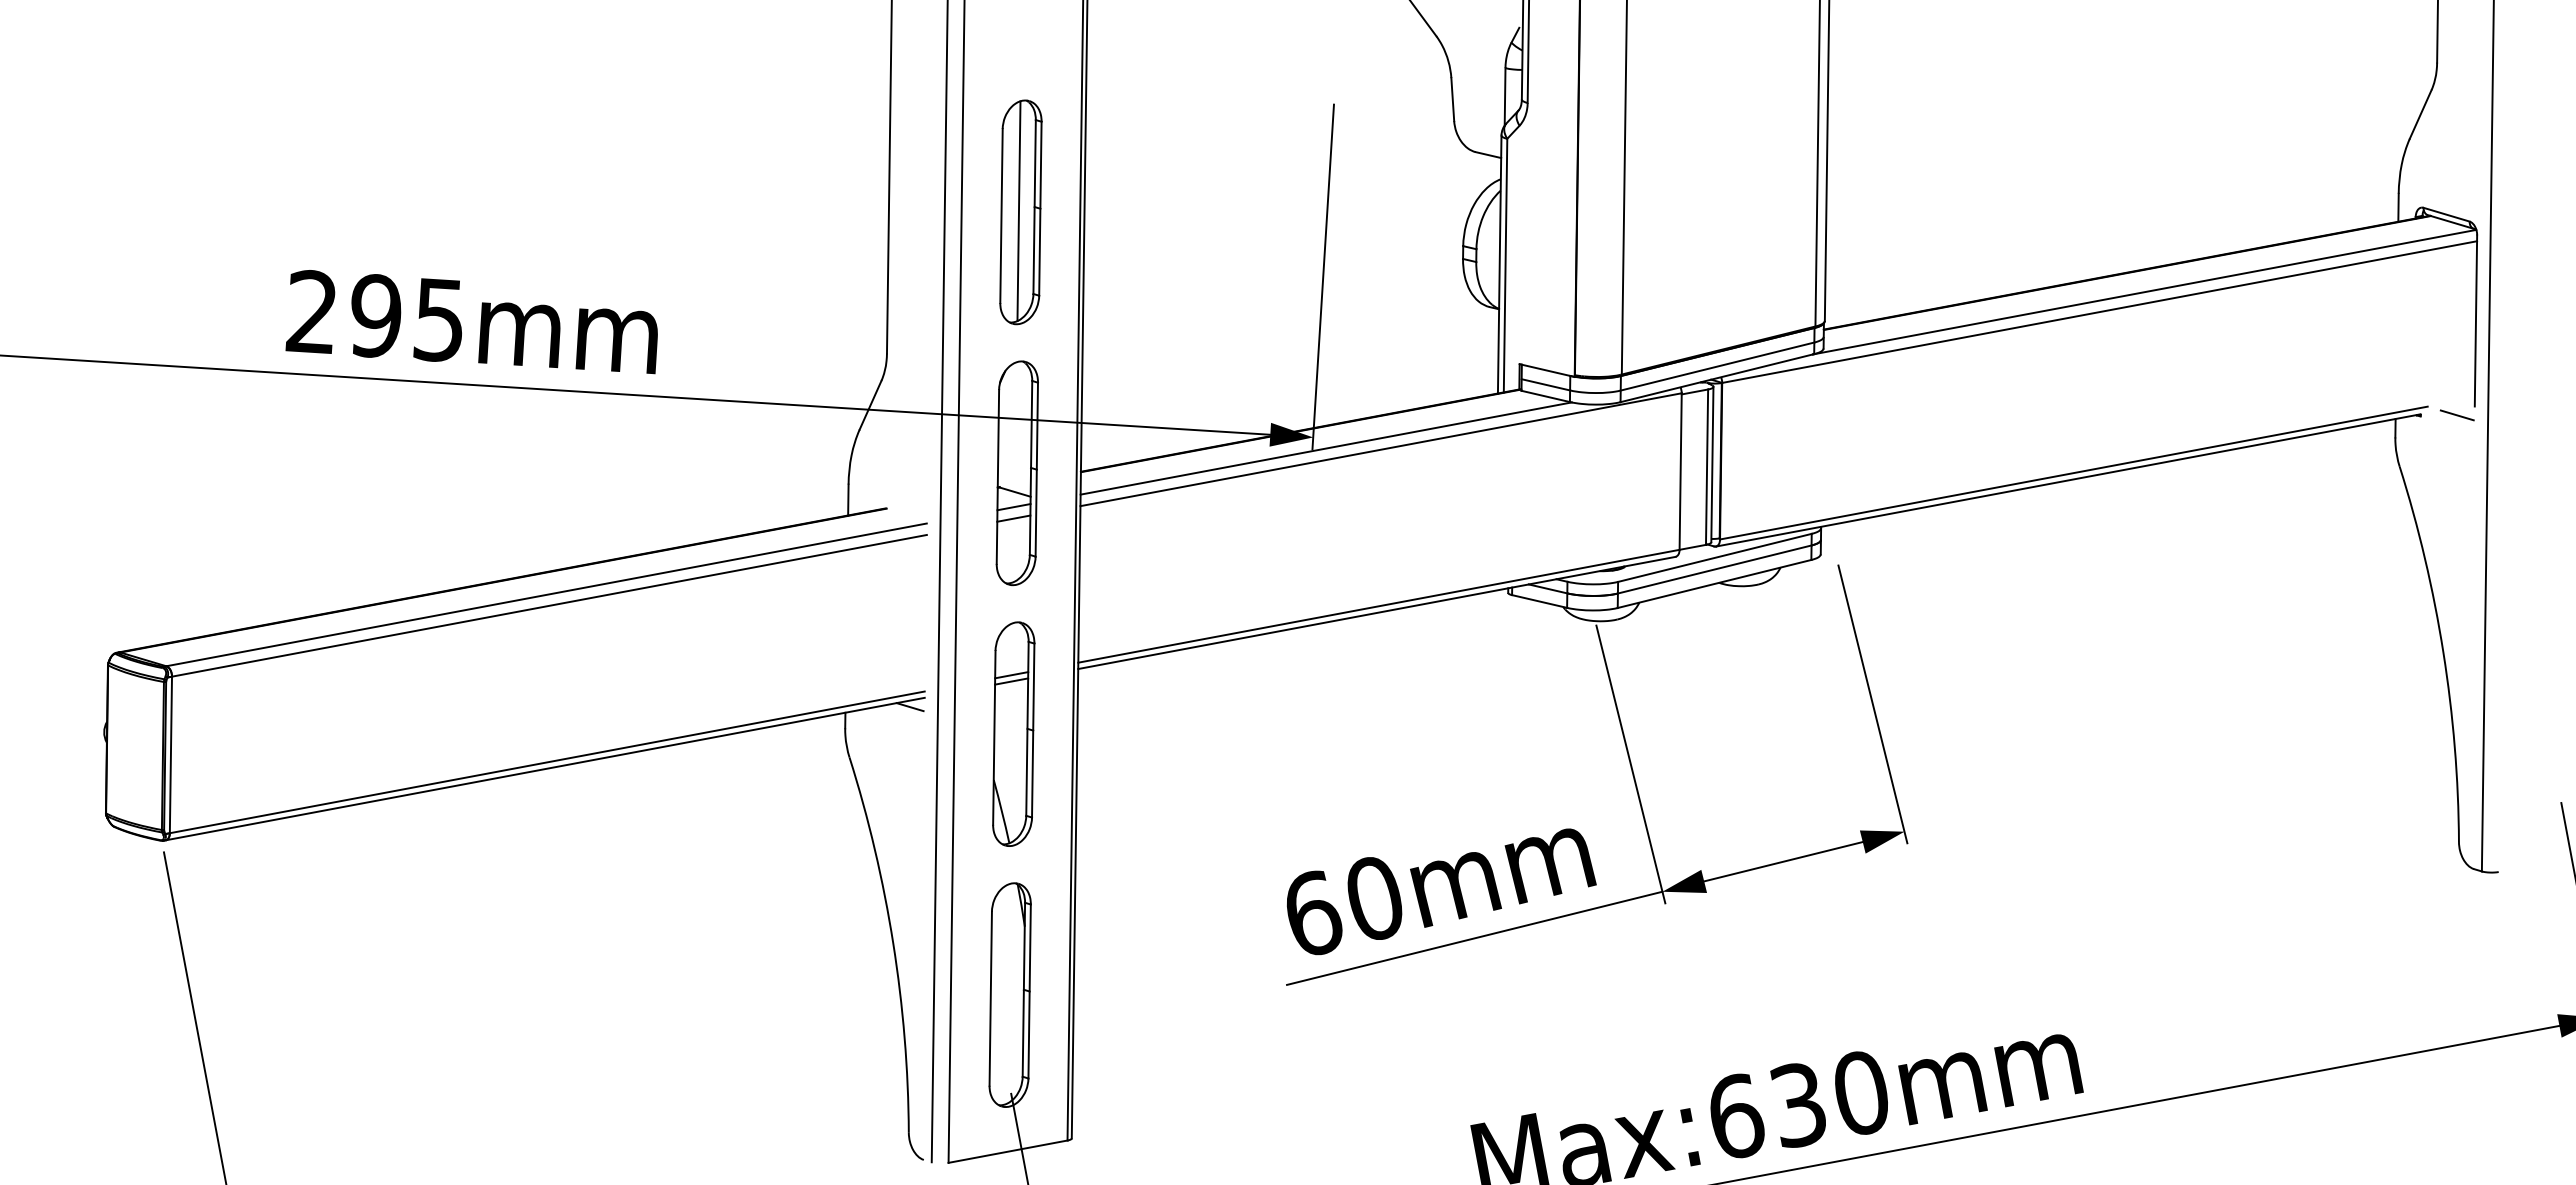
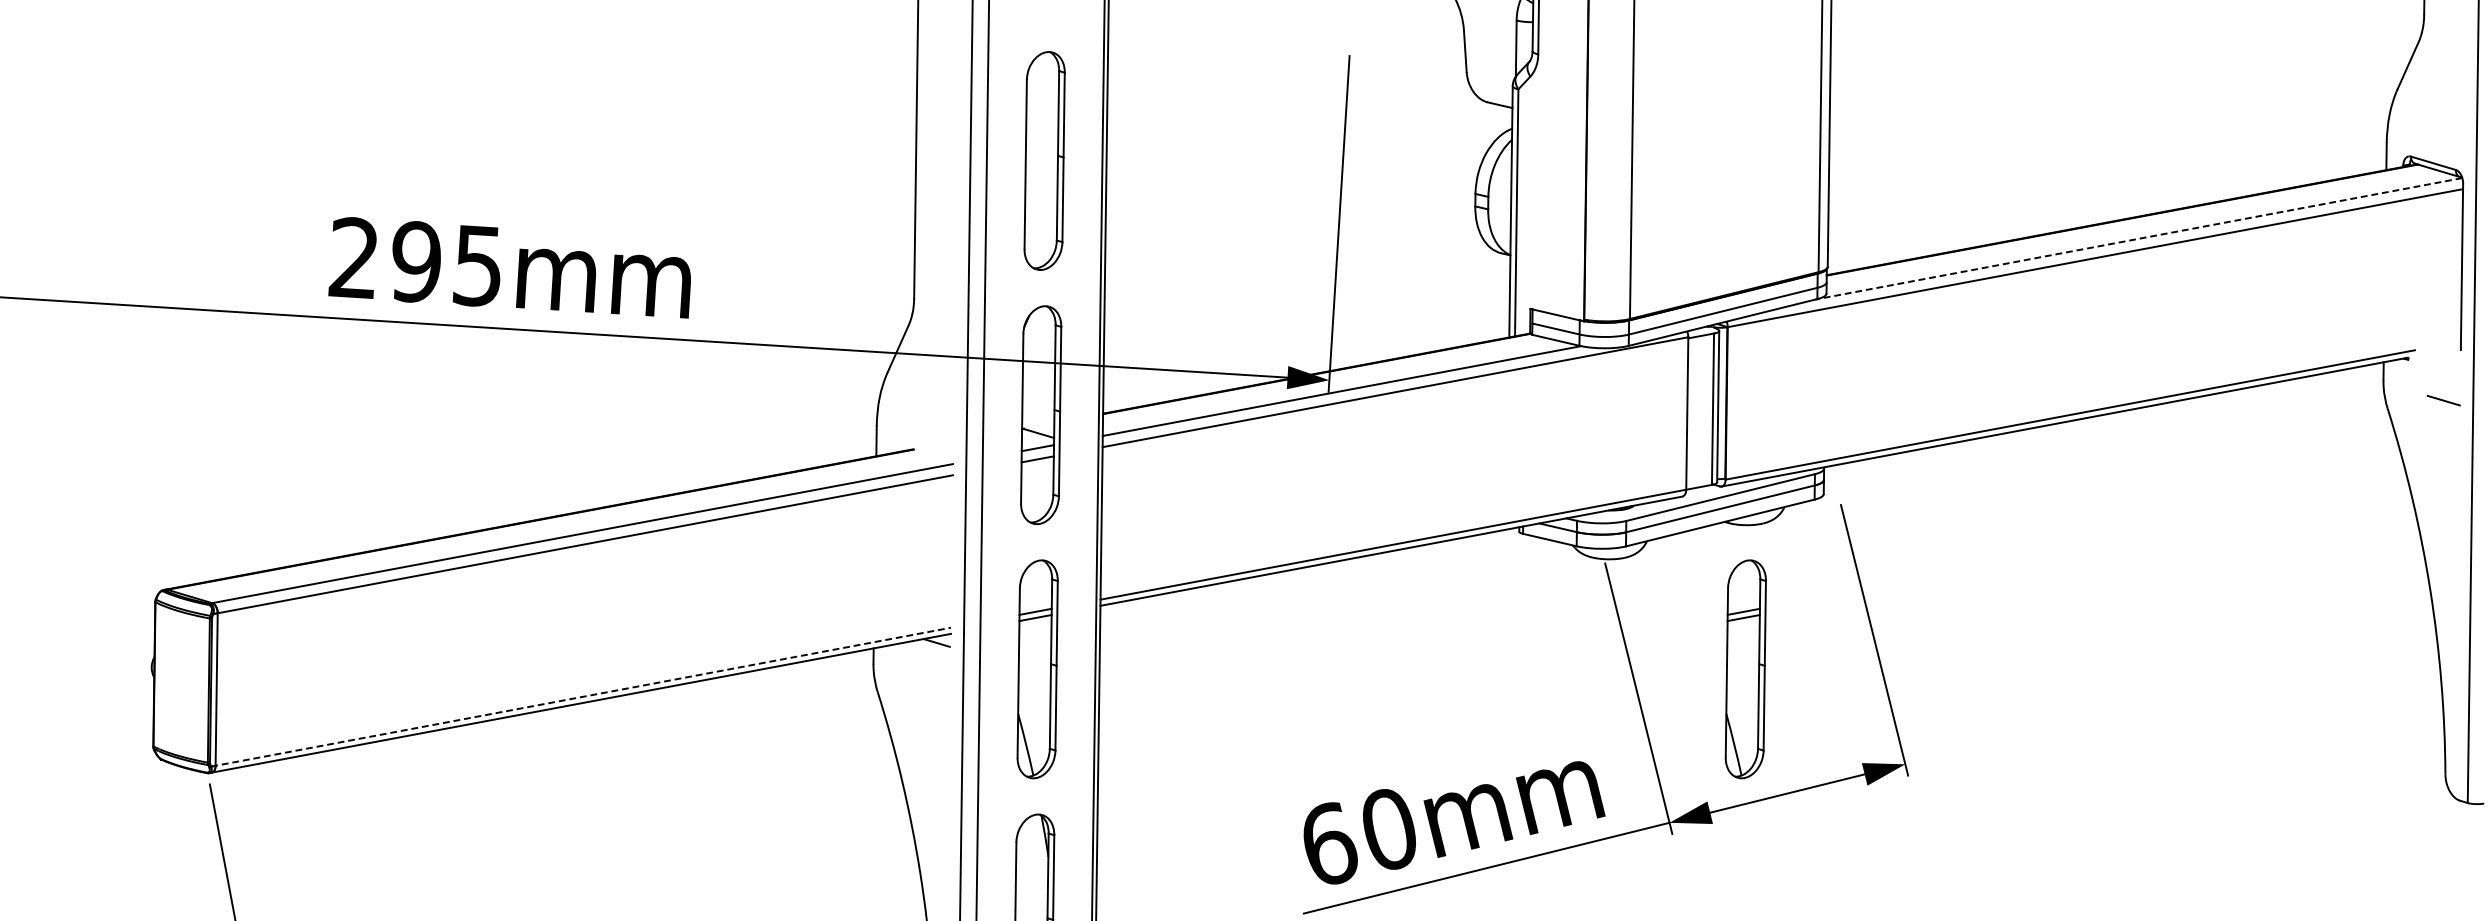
line: (1018, 211) -> (1042, 160), removed
line: (2144, 292) -> (2139, 239), solid -> dashed
line: (2456, 415) -> (2443, 400), moved
part: (1740, 733) -> (1745, 668), added
line: (545, 762) -> (581, 696), solid -> dashed

